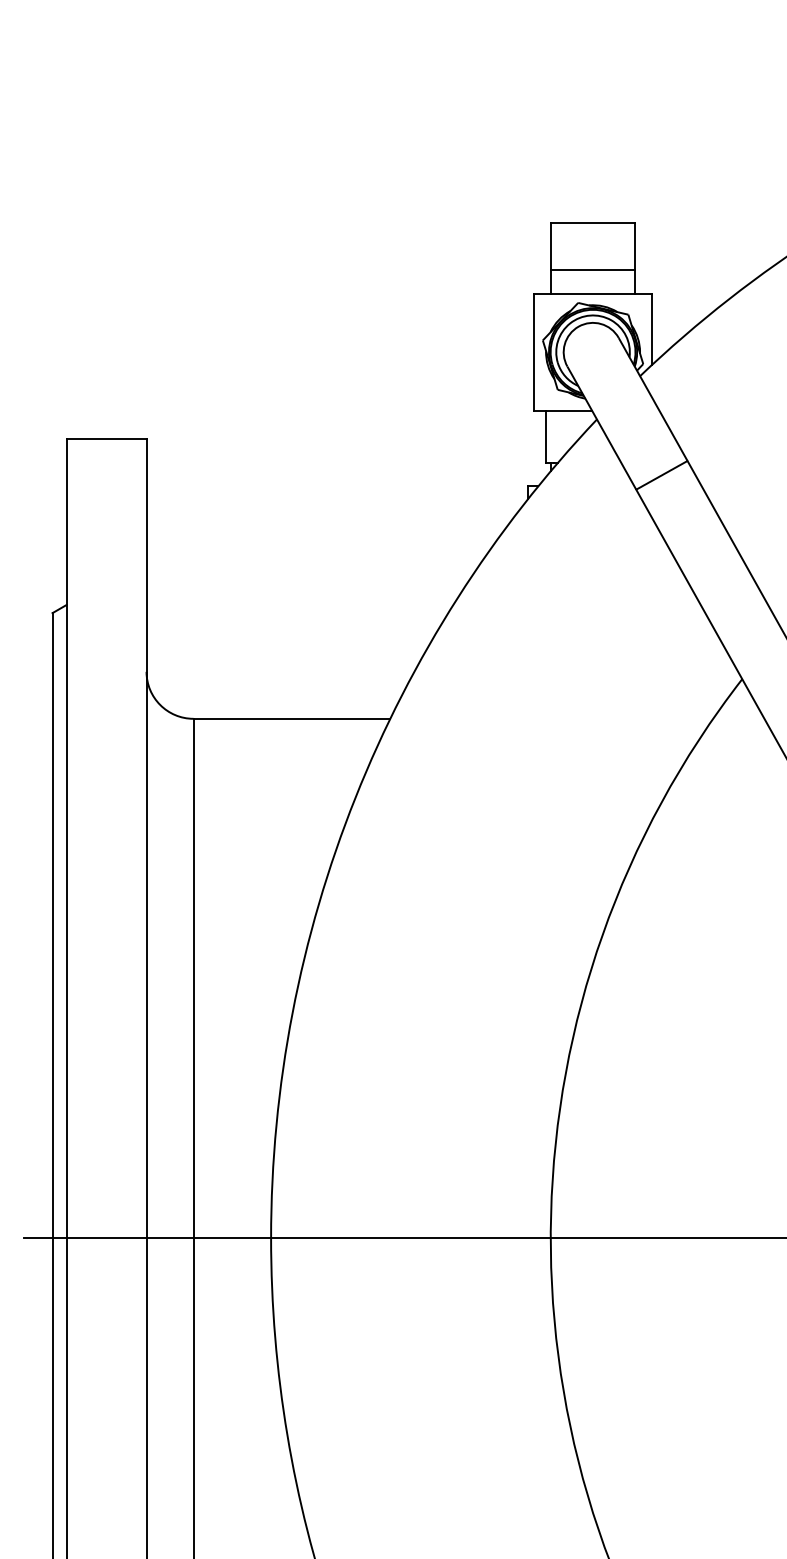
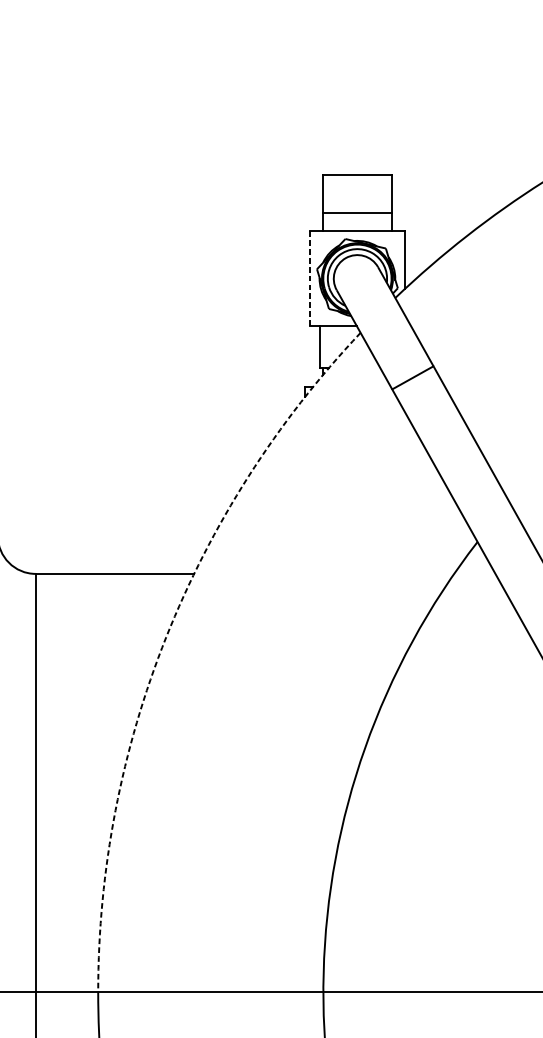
line: (534, 352) -> (310, 278), solid -> dashed
arc: (355, 797) -> (166, 637), solid -> dashed

